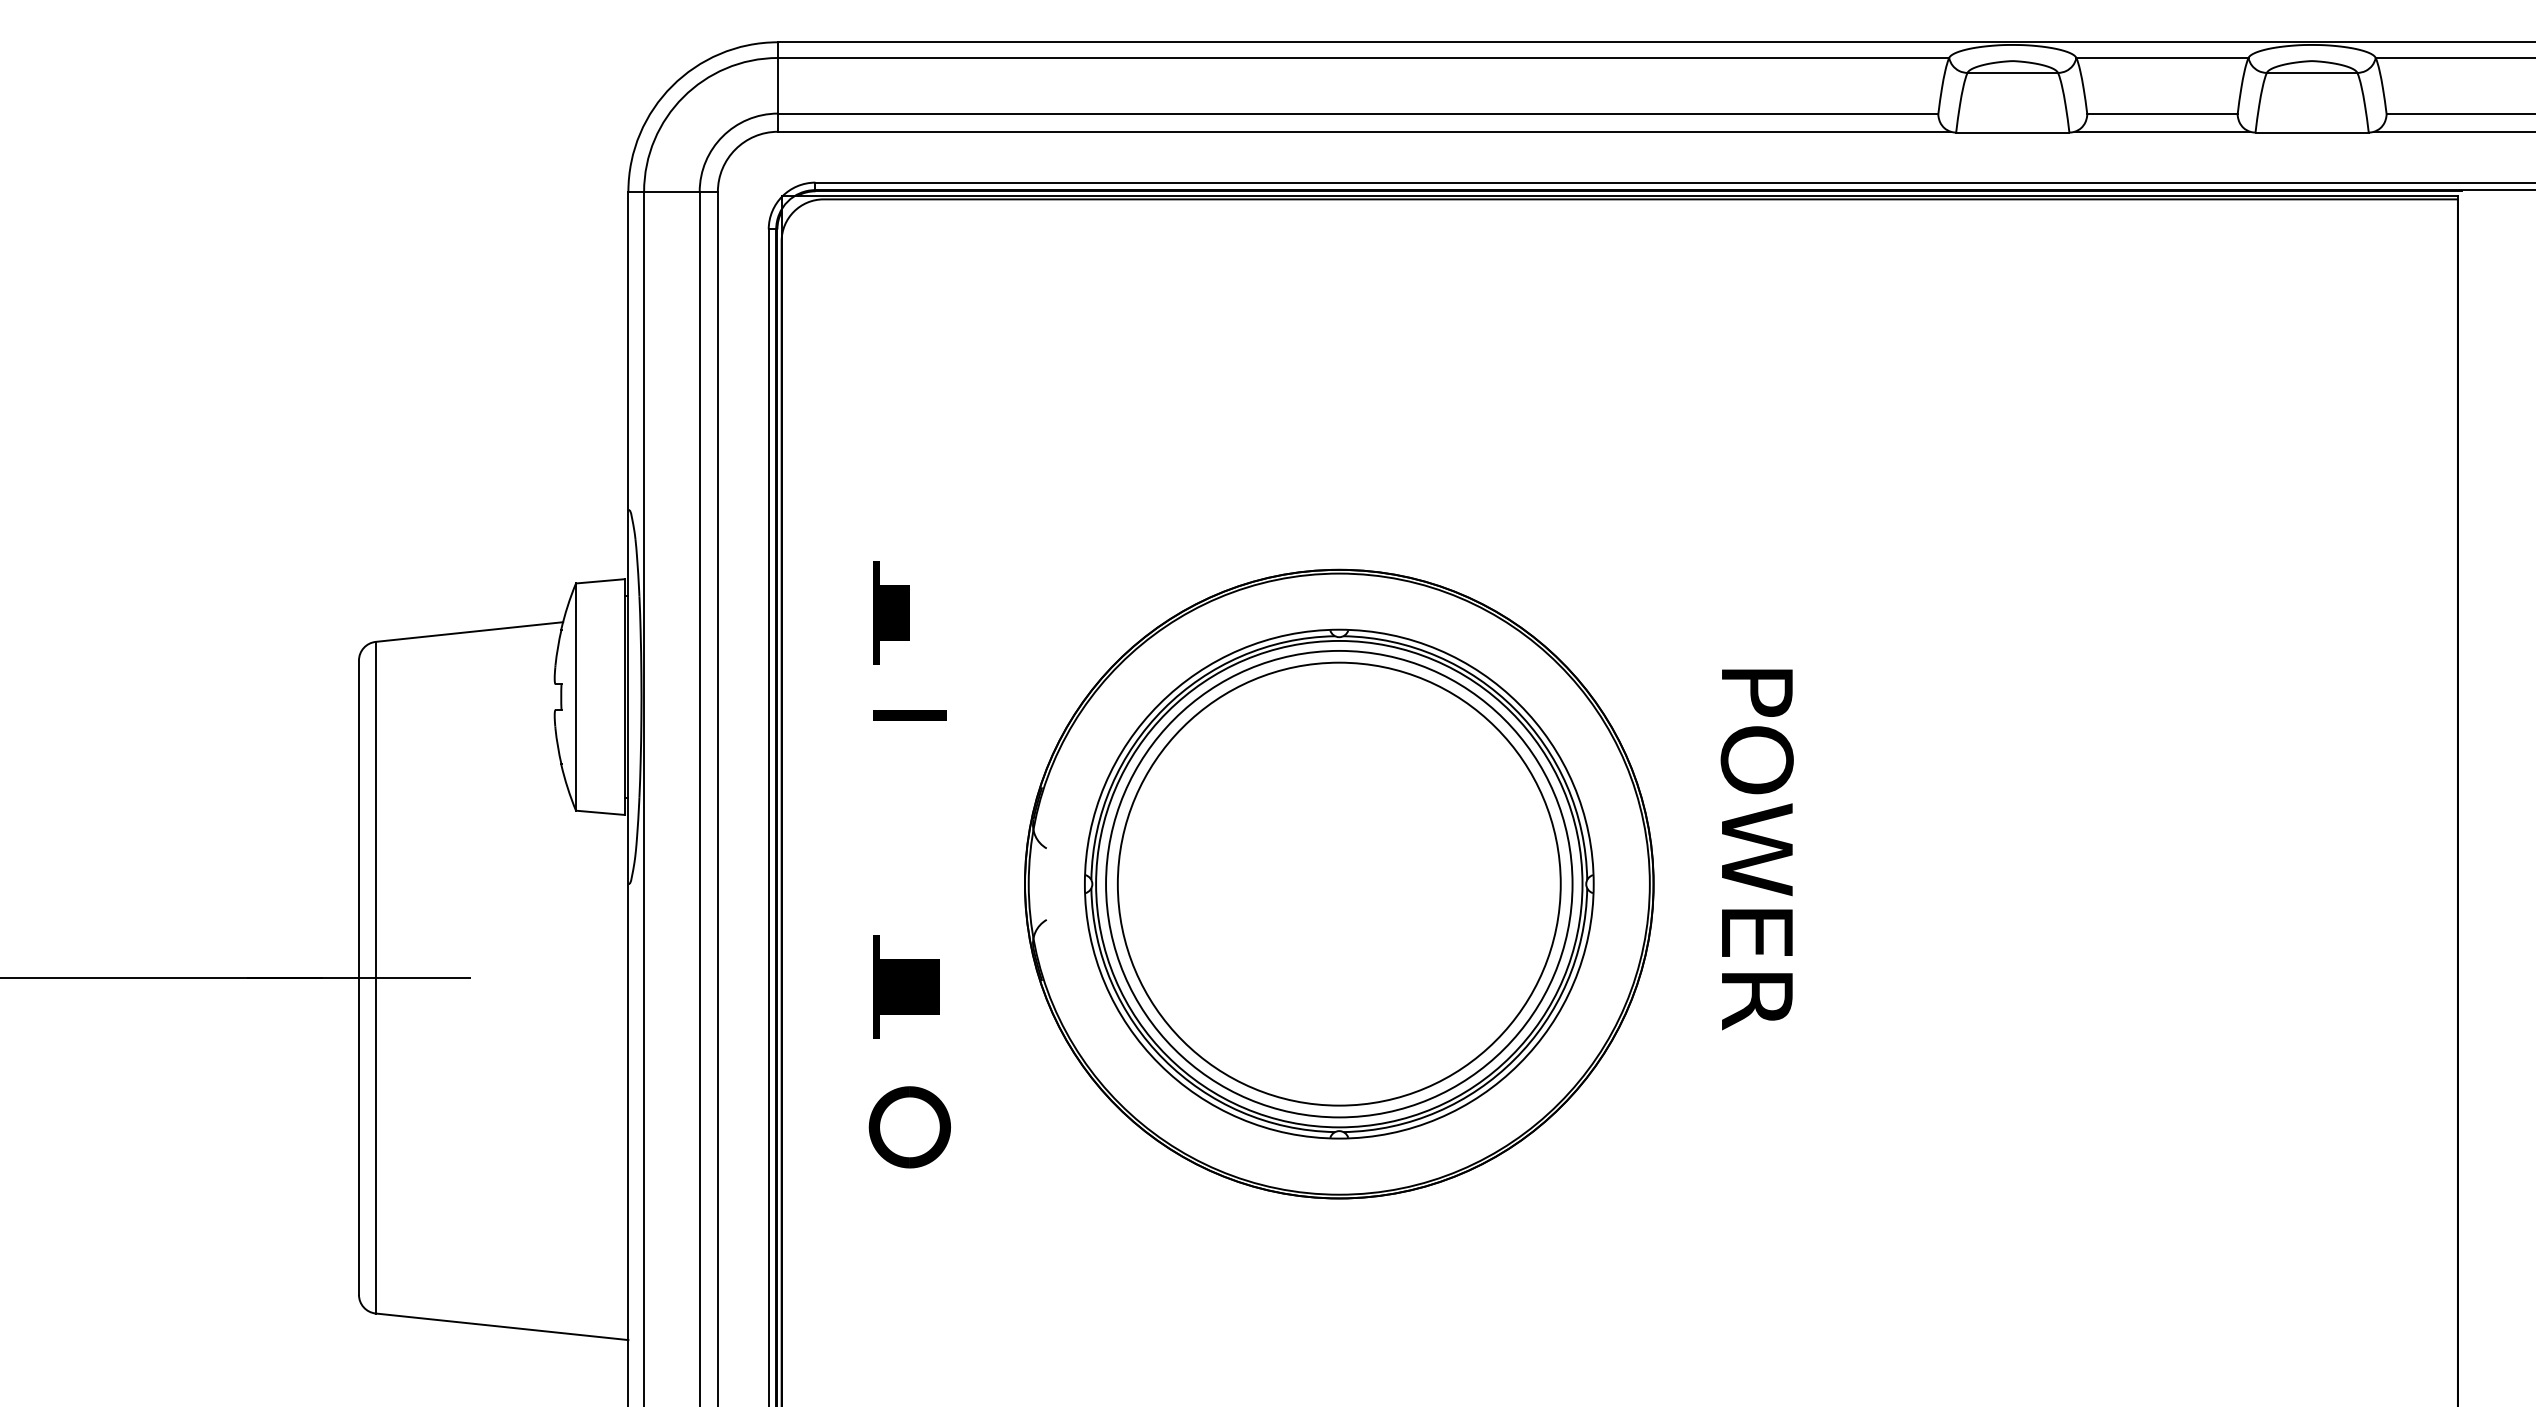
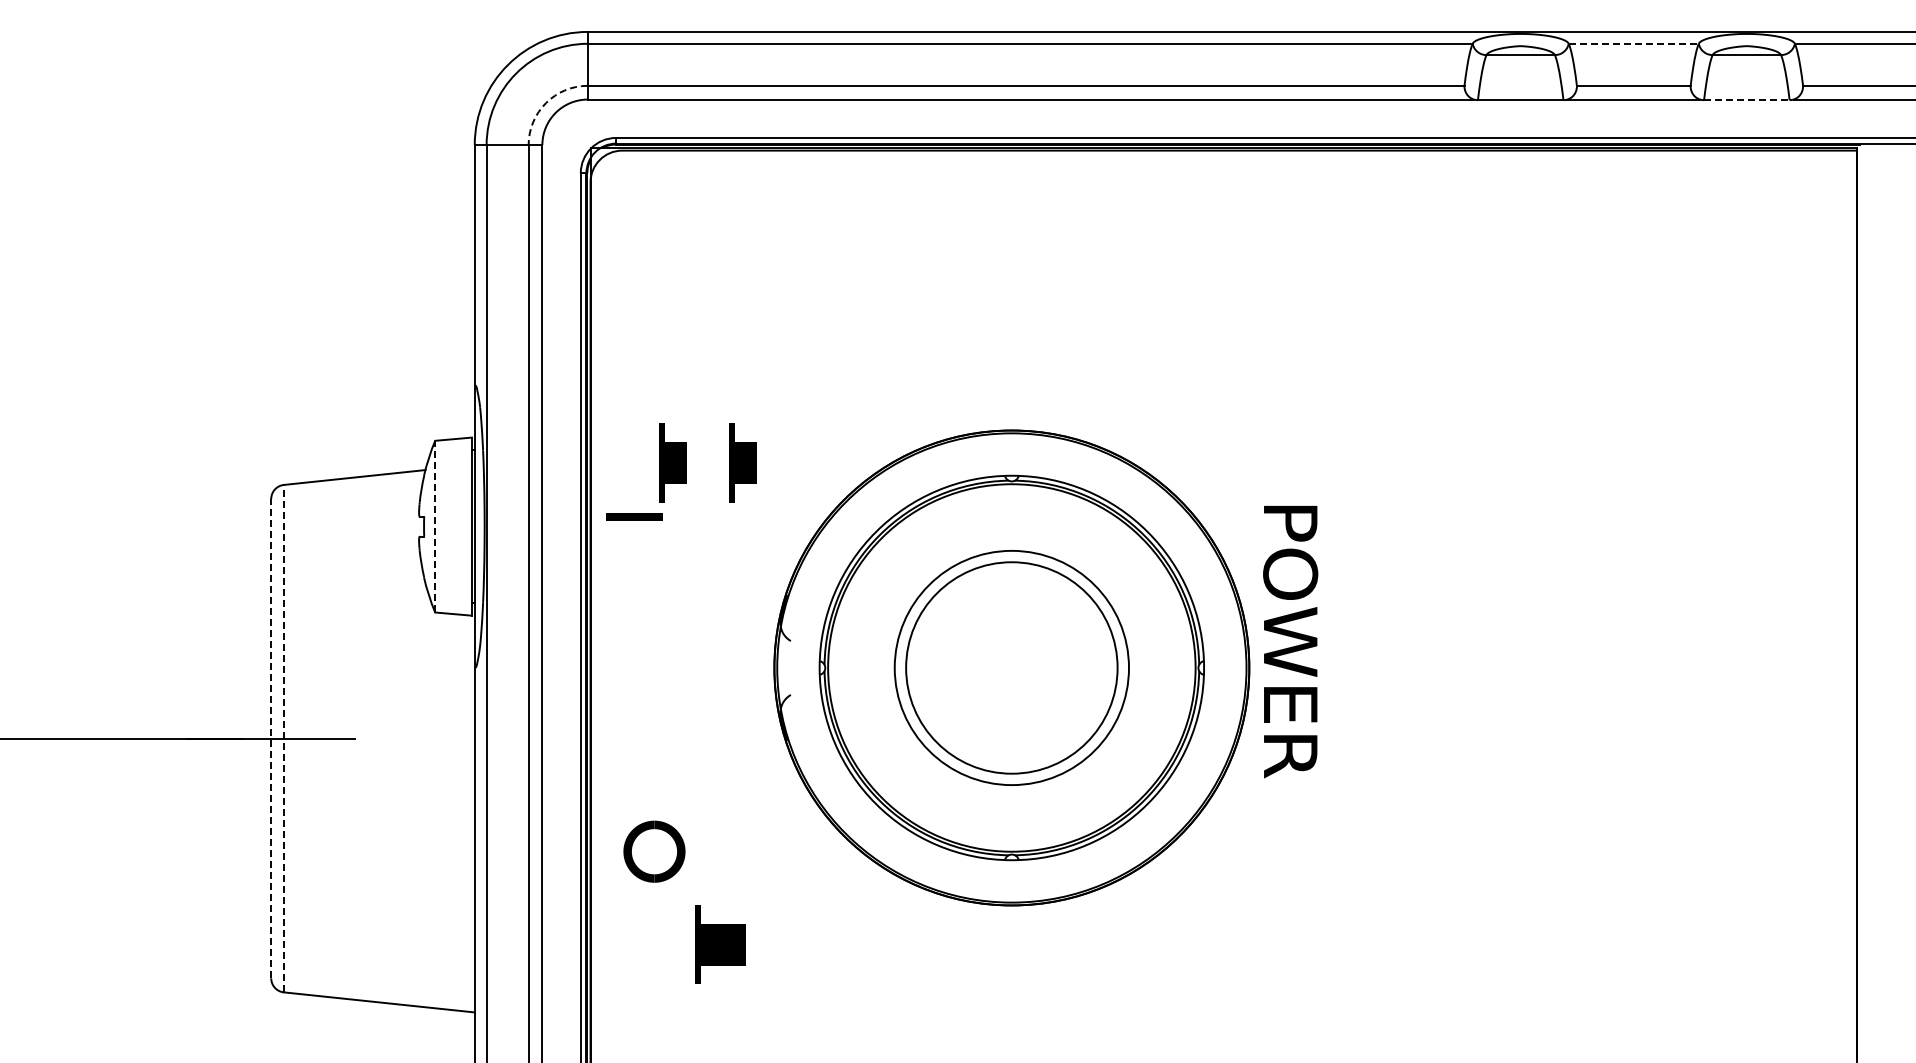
line: (2163, 57) -> (1634, 43), solid -> dashed
line: (2311, 133) -> (1746, 100), solid -> dashed
arc: (722, 136) -> (545, 103), solid -> dashed
part: (982, 612) -> (742, 462), added
line: (576, 696) -> (435, 526), solid -> dashed
line: (909, 715) -> (634, 516), moved
text: (1757, 850) -> (1290, 642), moved
circle: (1338, 883) -> (1011, 667), size x0.6
circle: (1338, 883) -> (1011, 667), size x0.7
line: (359, 977) -> (271, 738), solid -> dashed
line: (375, 977) -> (283, 738), solid -> dashed
part: (905, 986) -> (720, 944), moved
part: (909, 1127) -> (654, 851), moved

